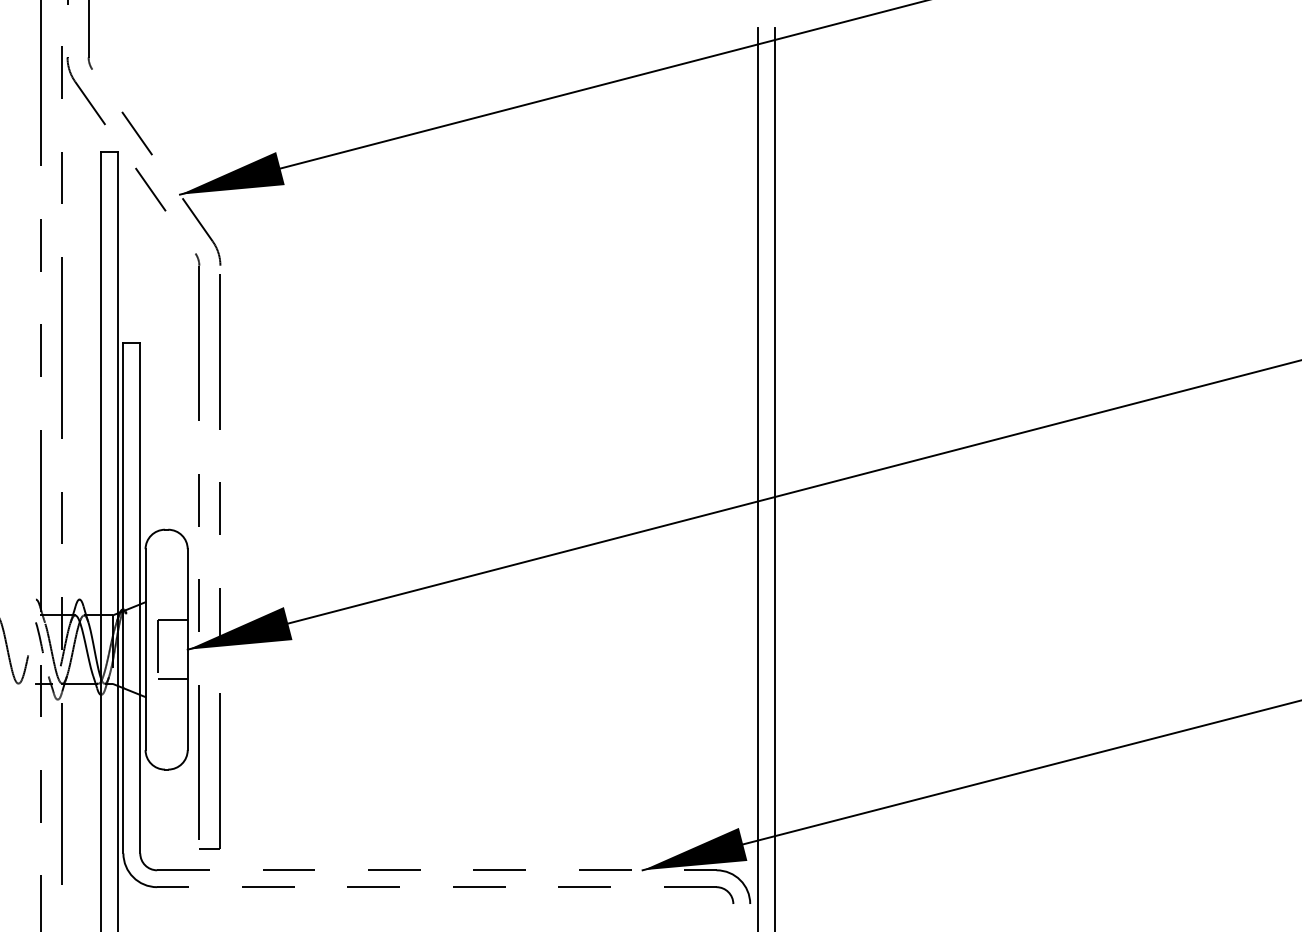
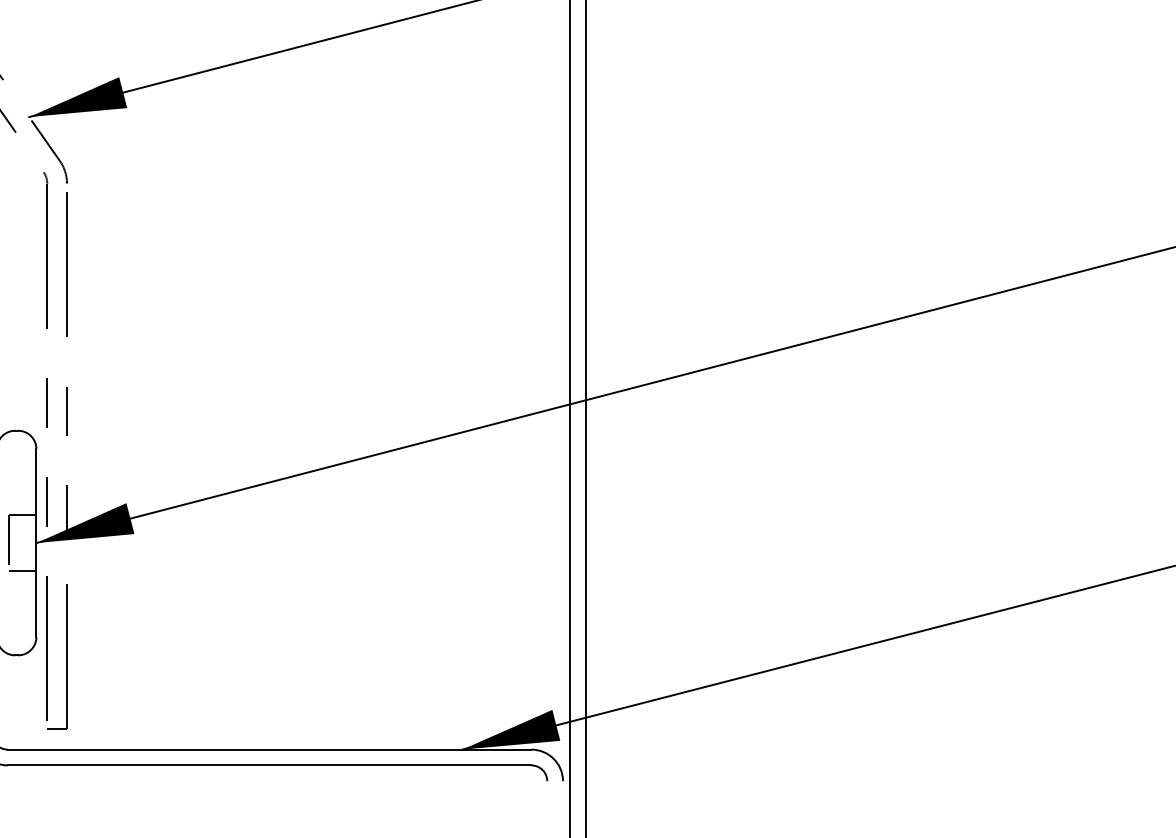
line: (436, 870) -> (269, 749), dashed -> solid
line: (436, 887) -> (269, 765), dashed -> solid

